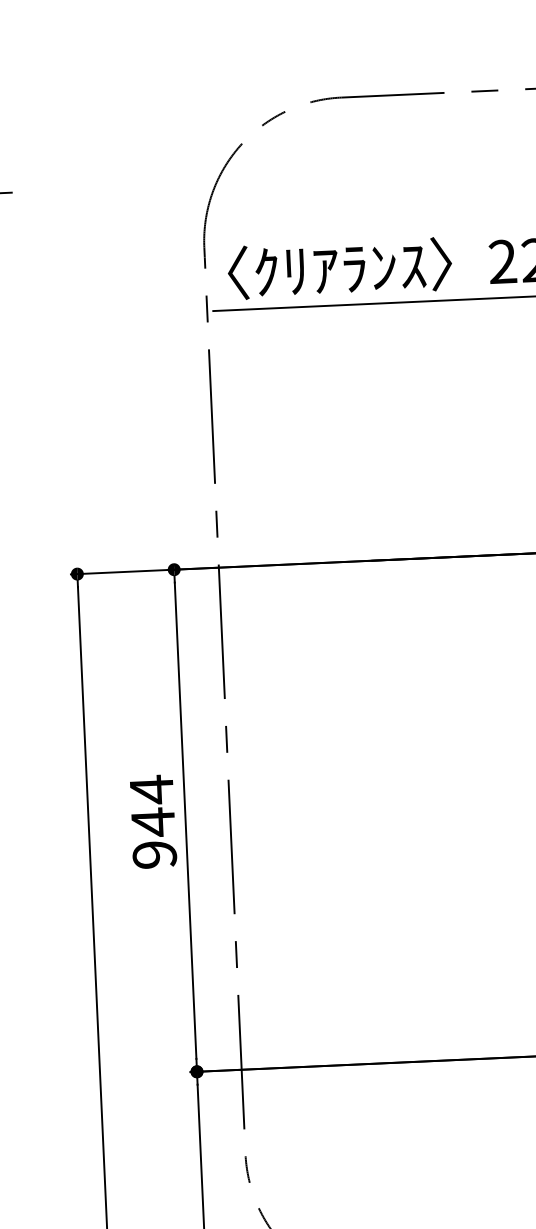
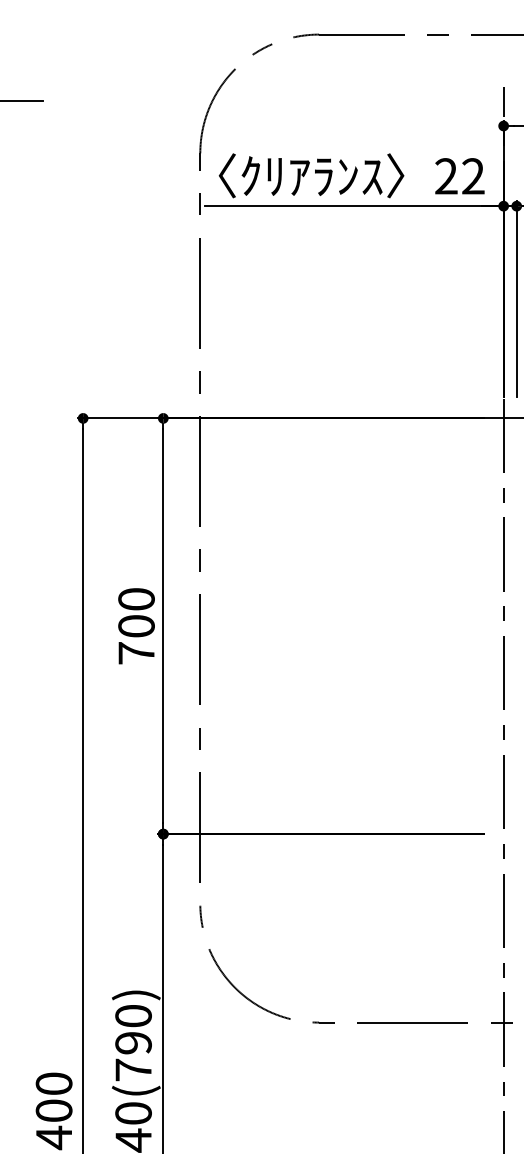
text: (153, 821) -> (136, 625), 944 -> 700

